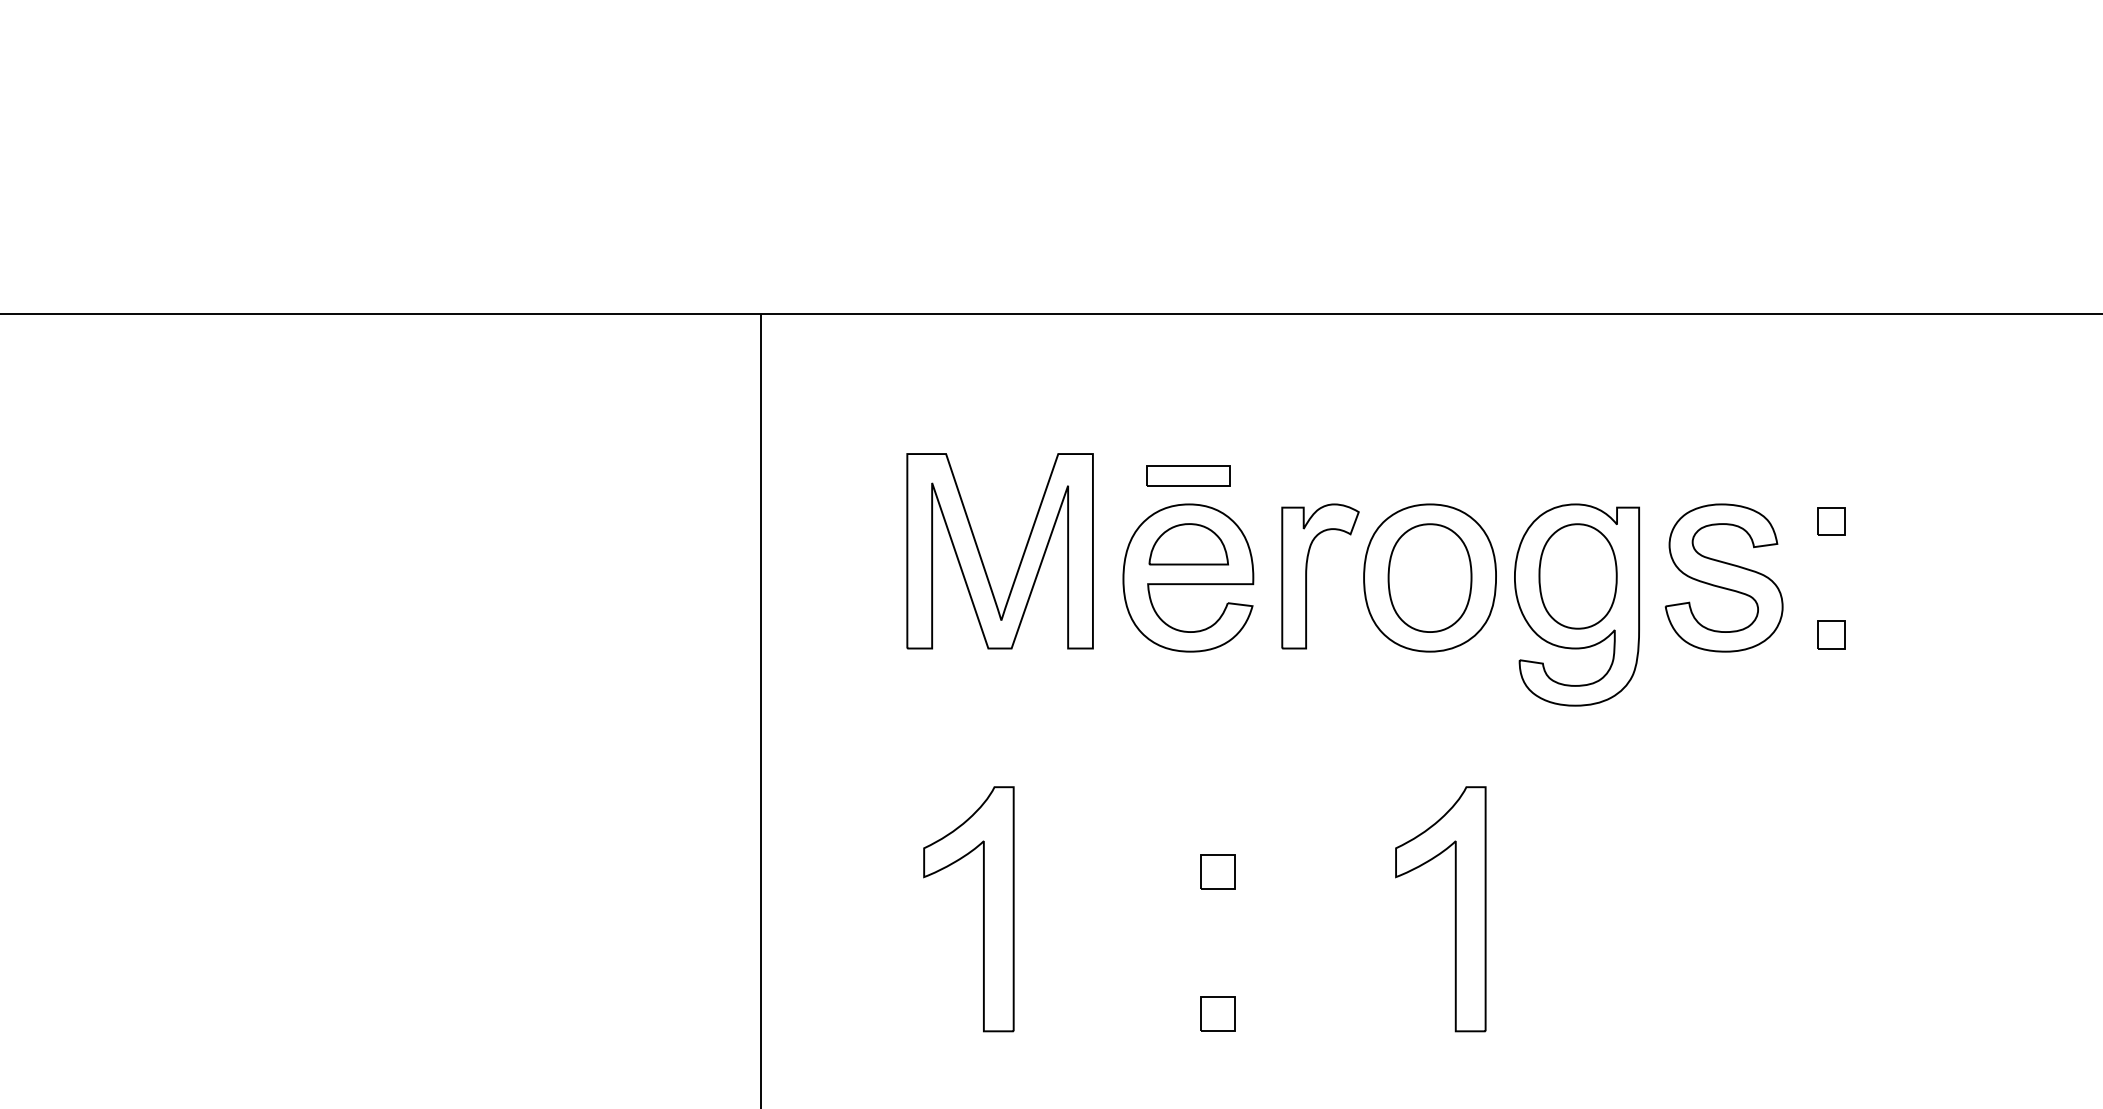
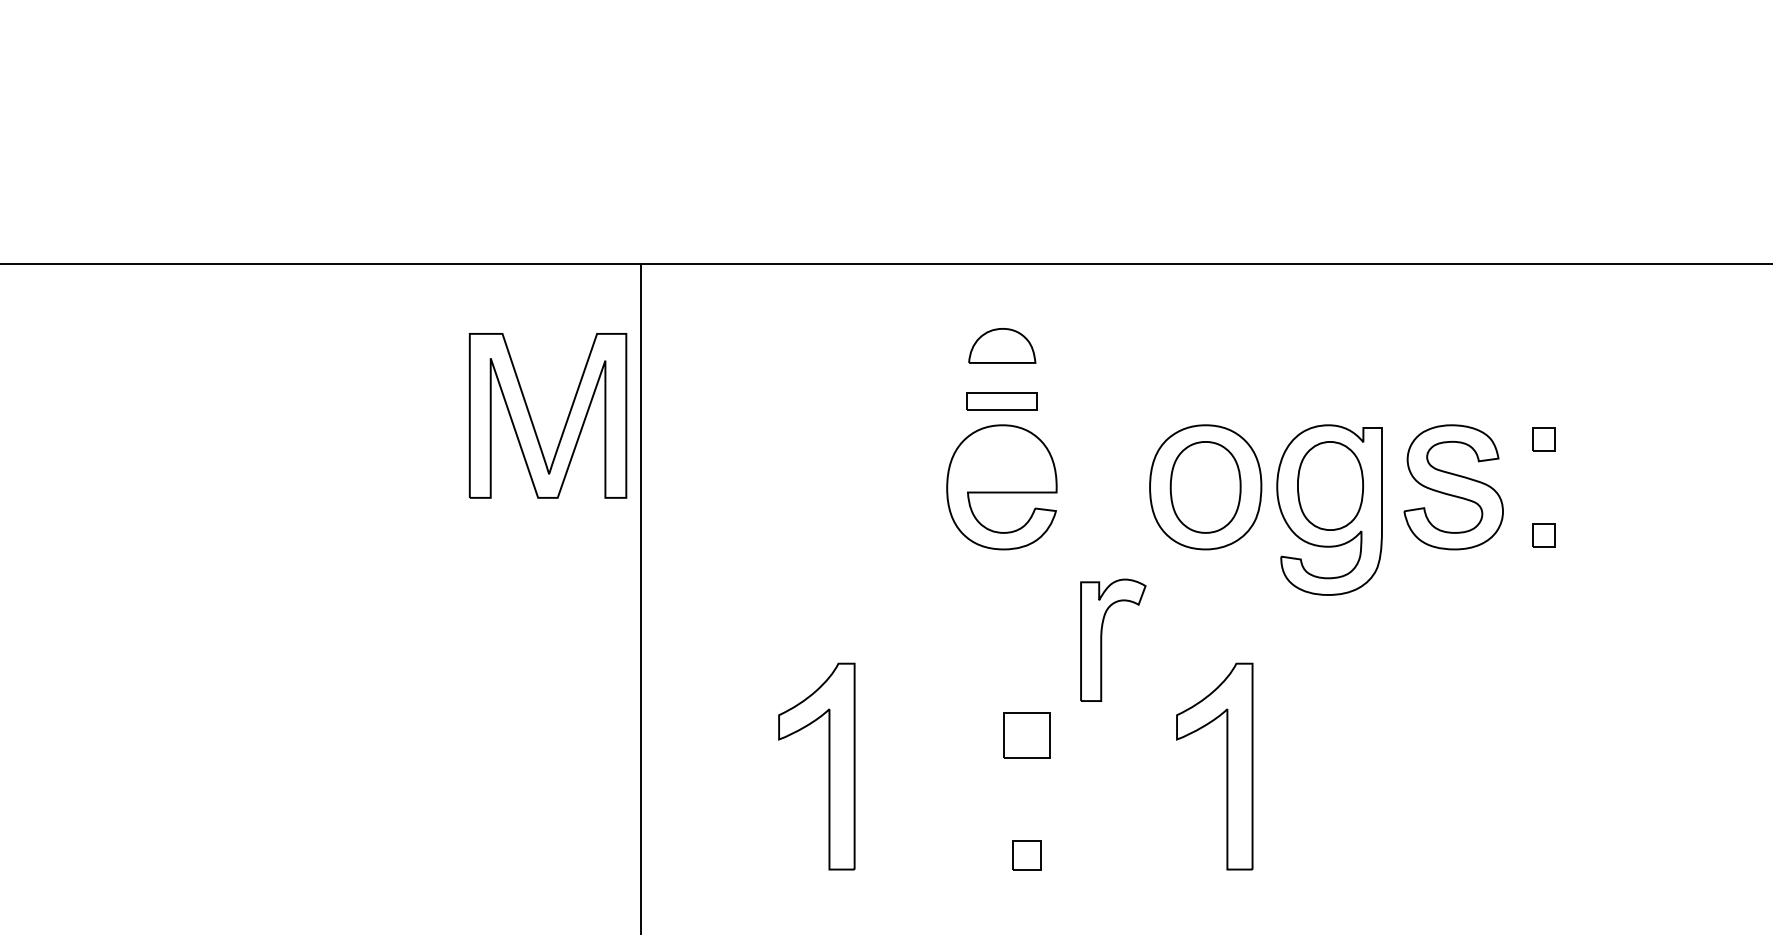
part: (1188, 544) -> (1002, 346), moved
part: (981, 556) -> (532, 420), moved
part: (1307, 572) -> (1102, 636), moved
part: (1217, 871) -> (1026, 734), size x1.6

